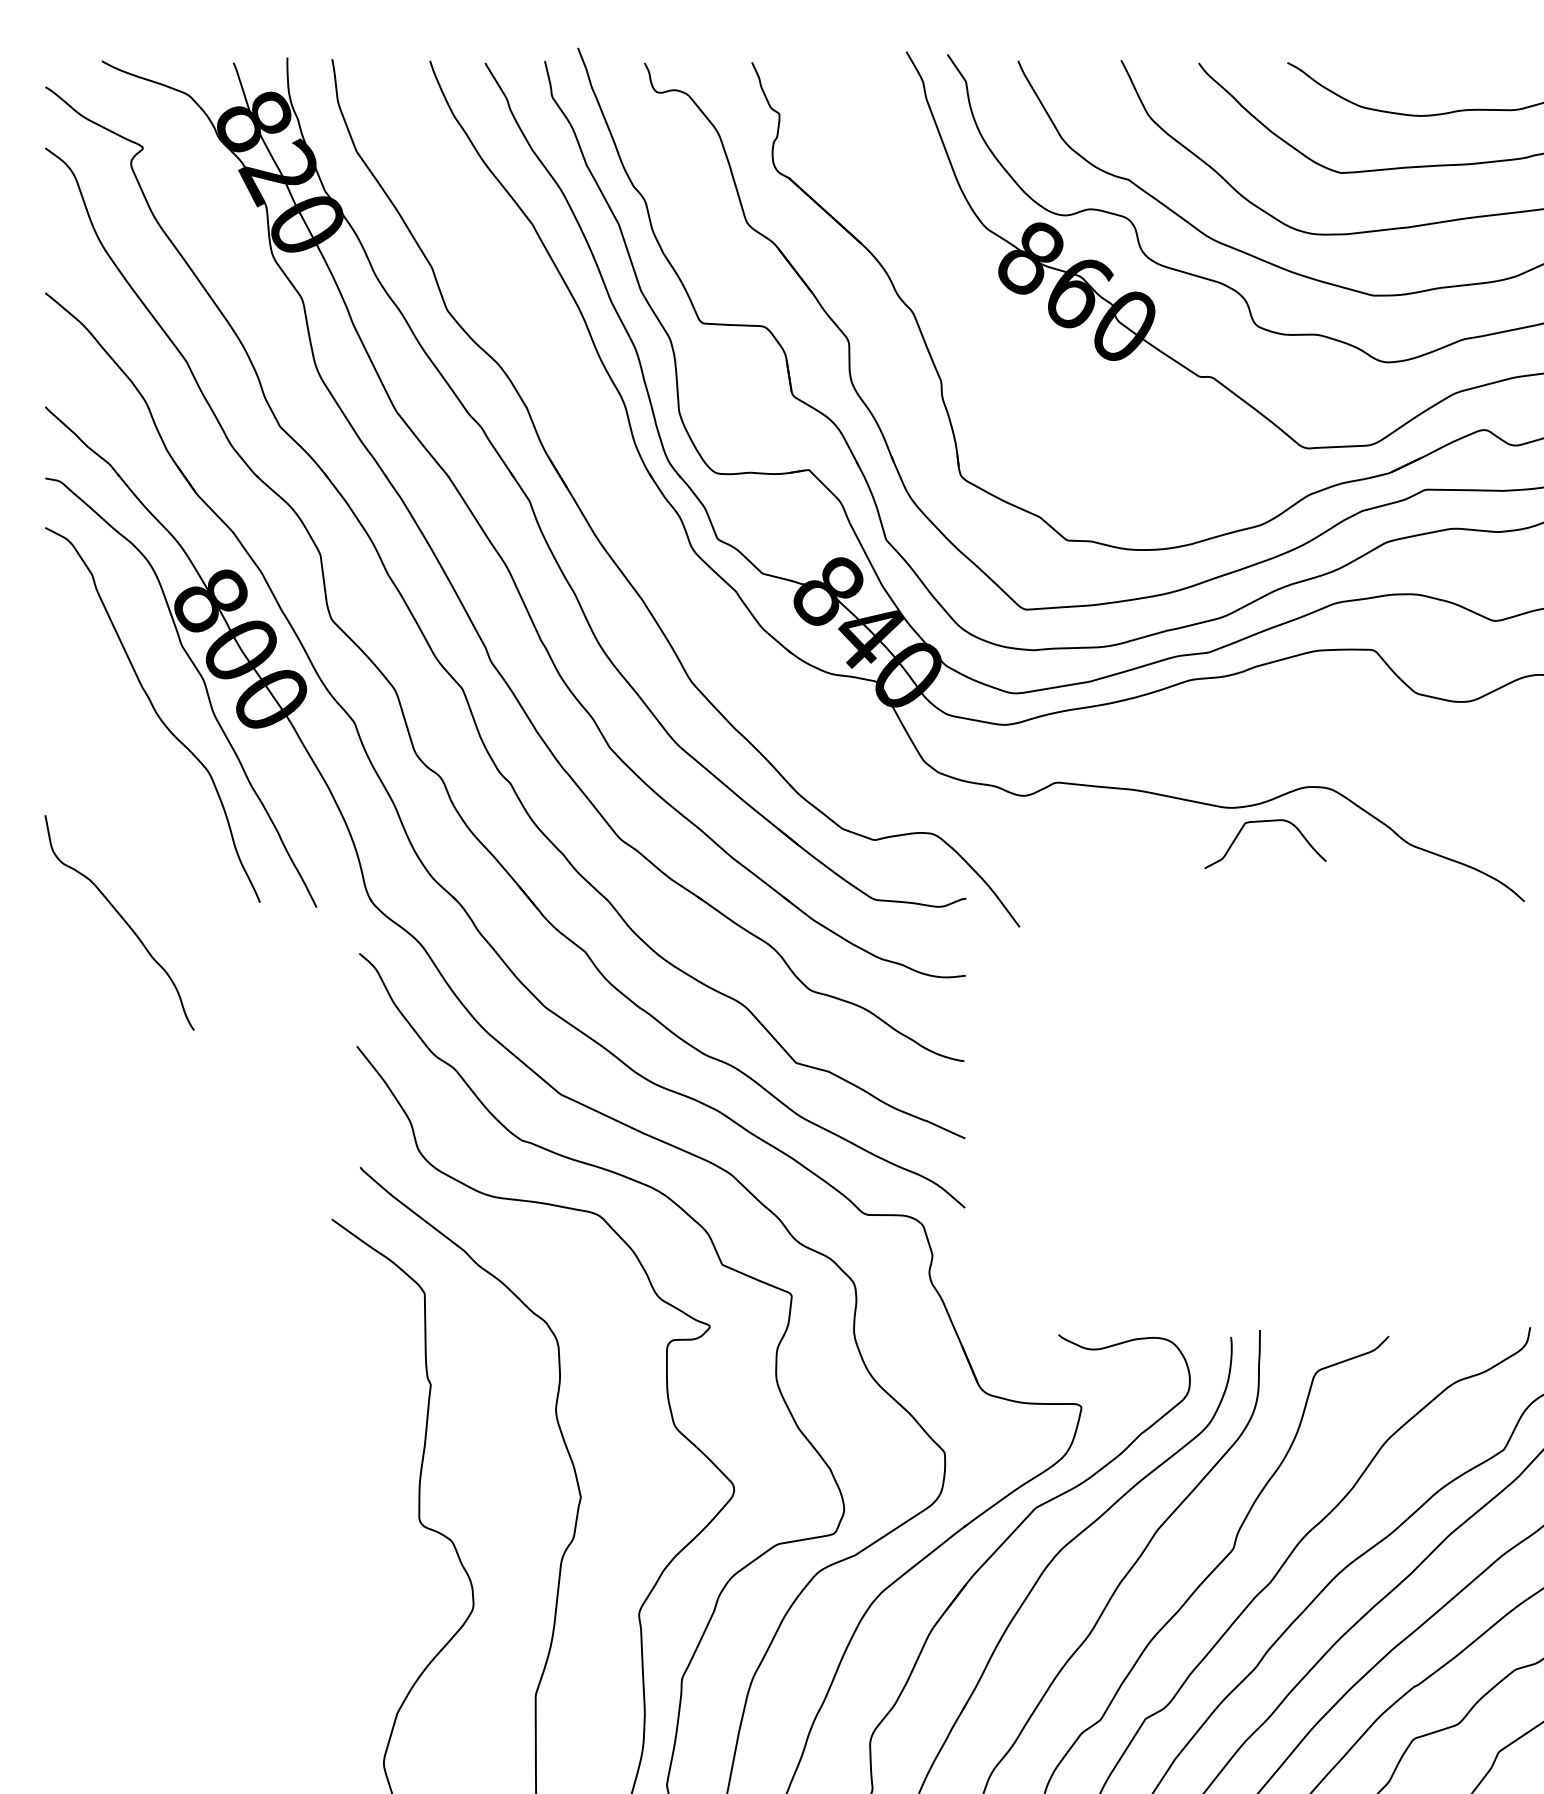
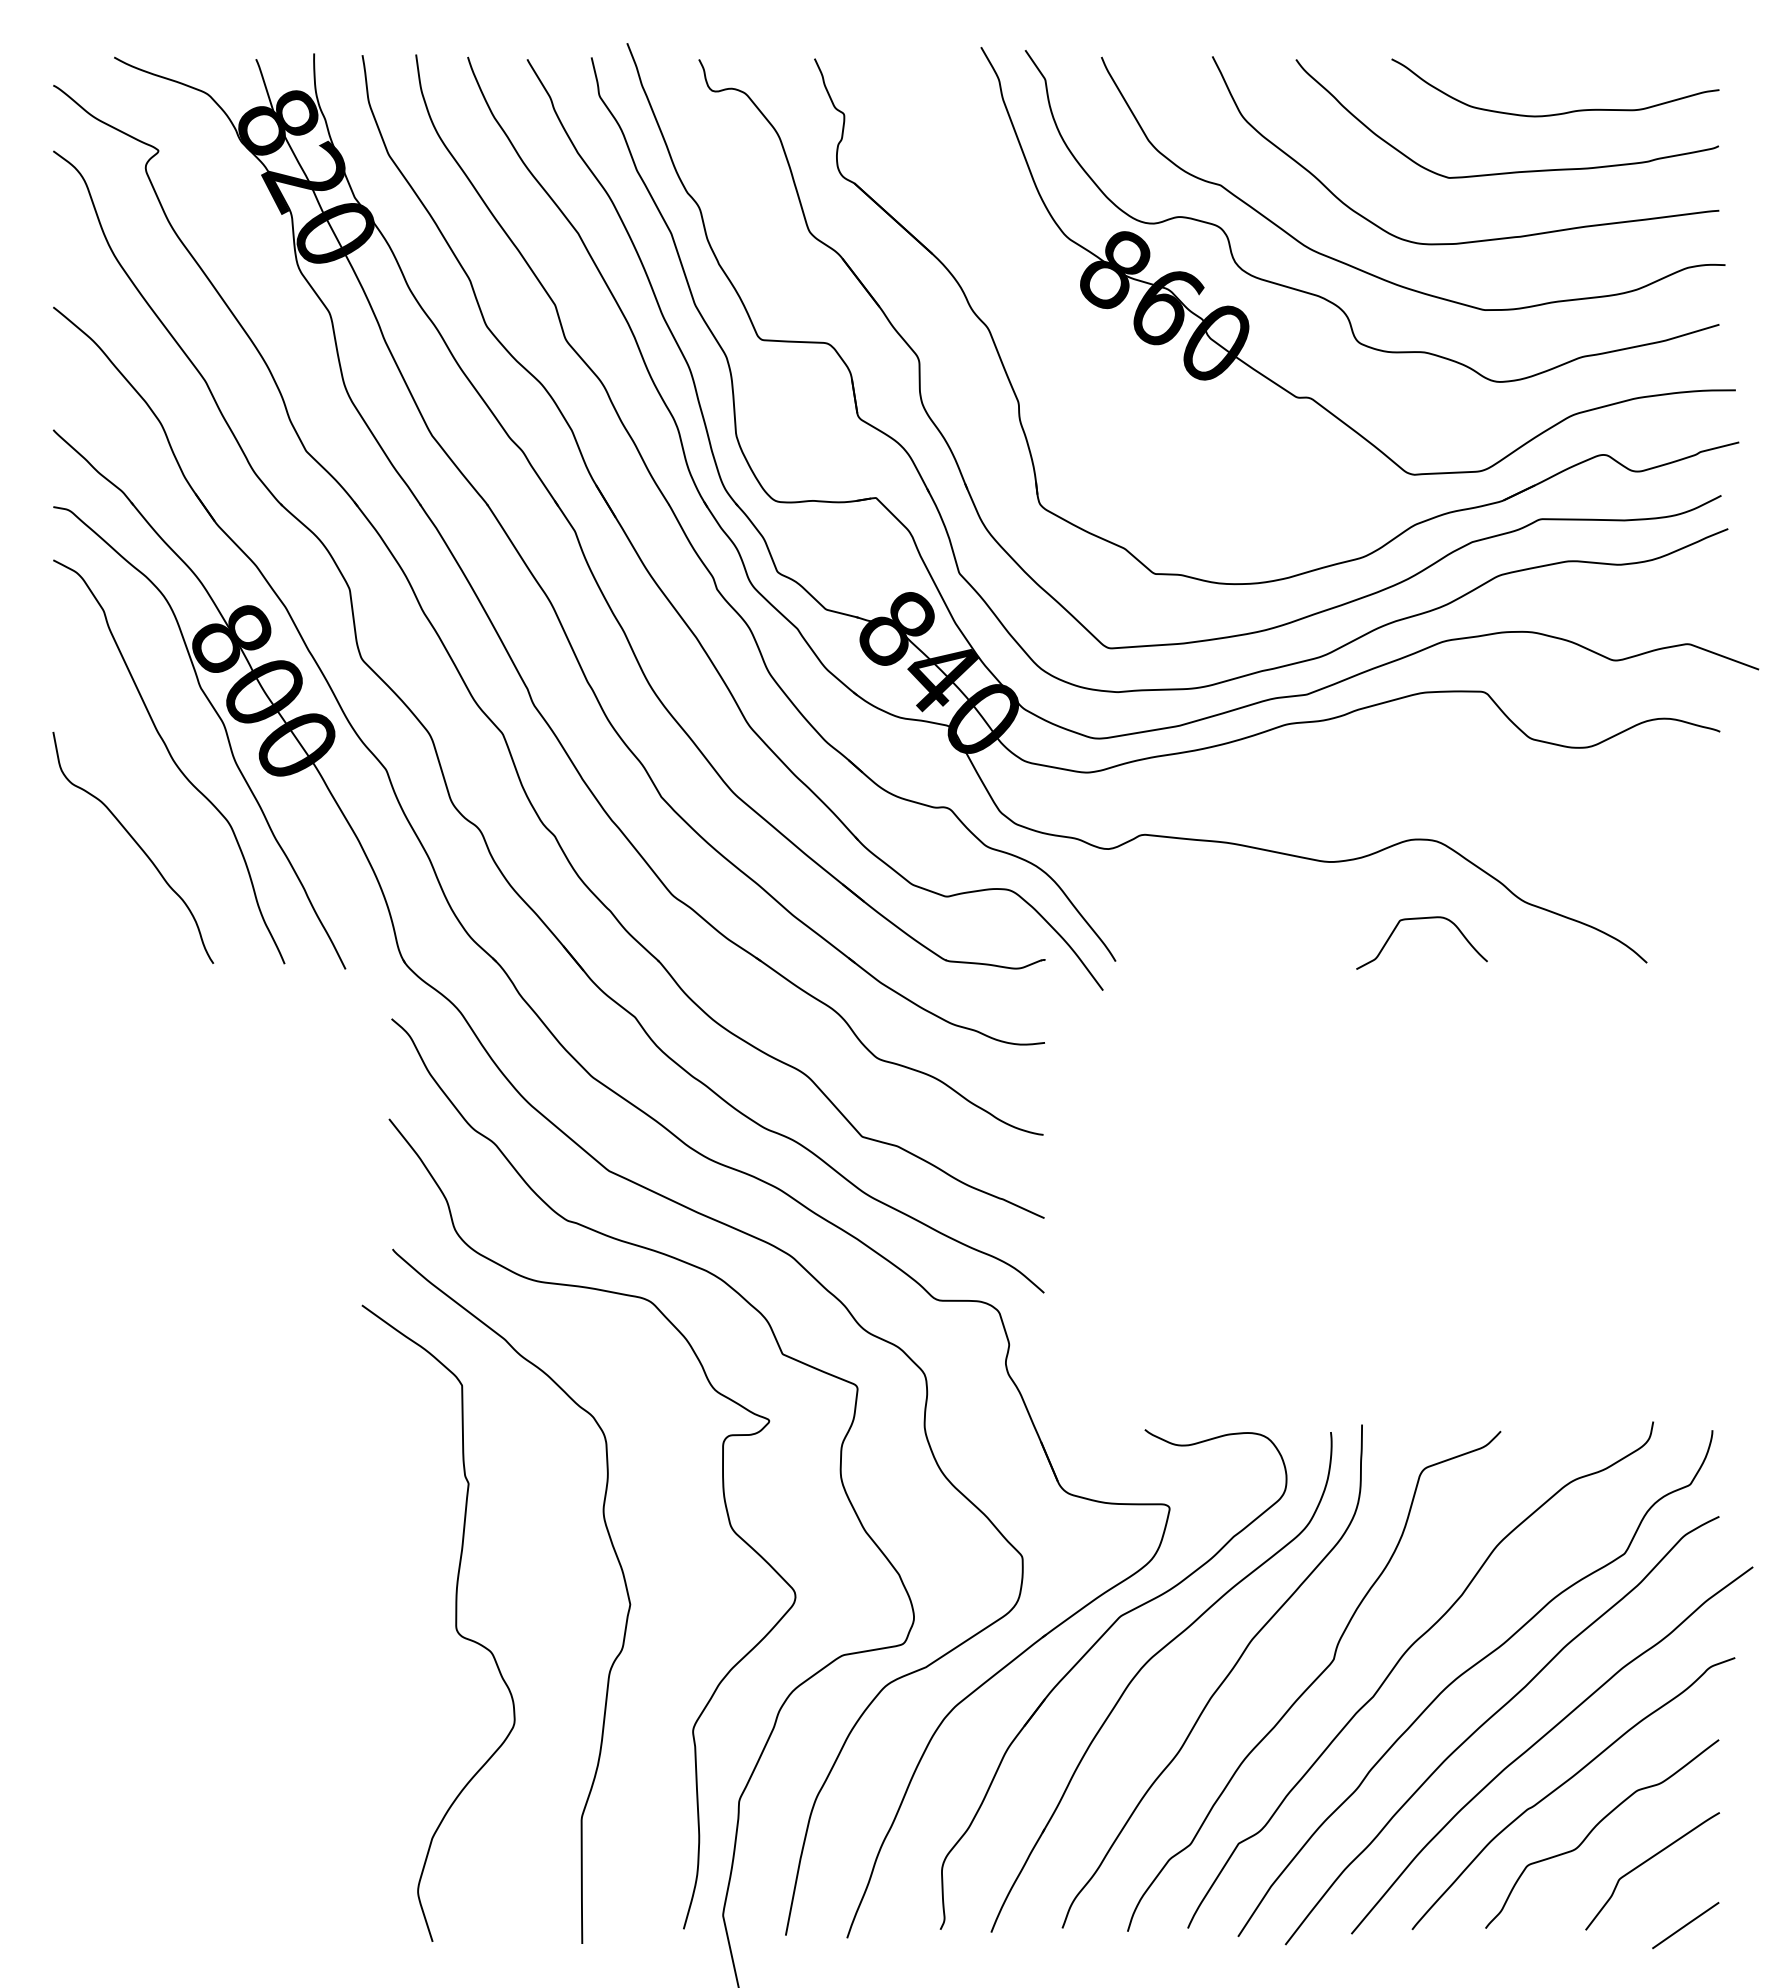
part: (643, 520) -> (697, 552), added
curve: (1265, 822) -> (1421, 919), moved
curve: (122, 919) -> (136, 844), moved

